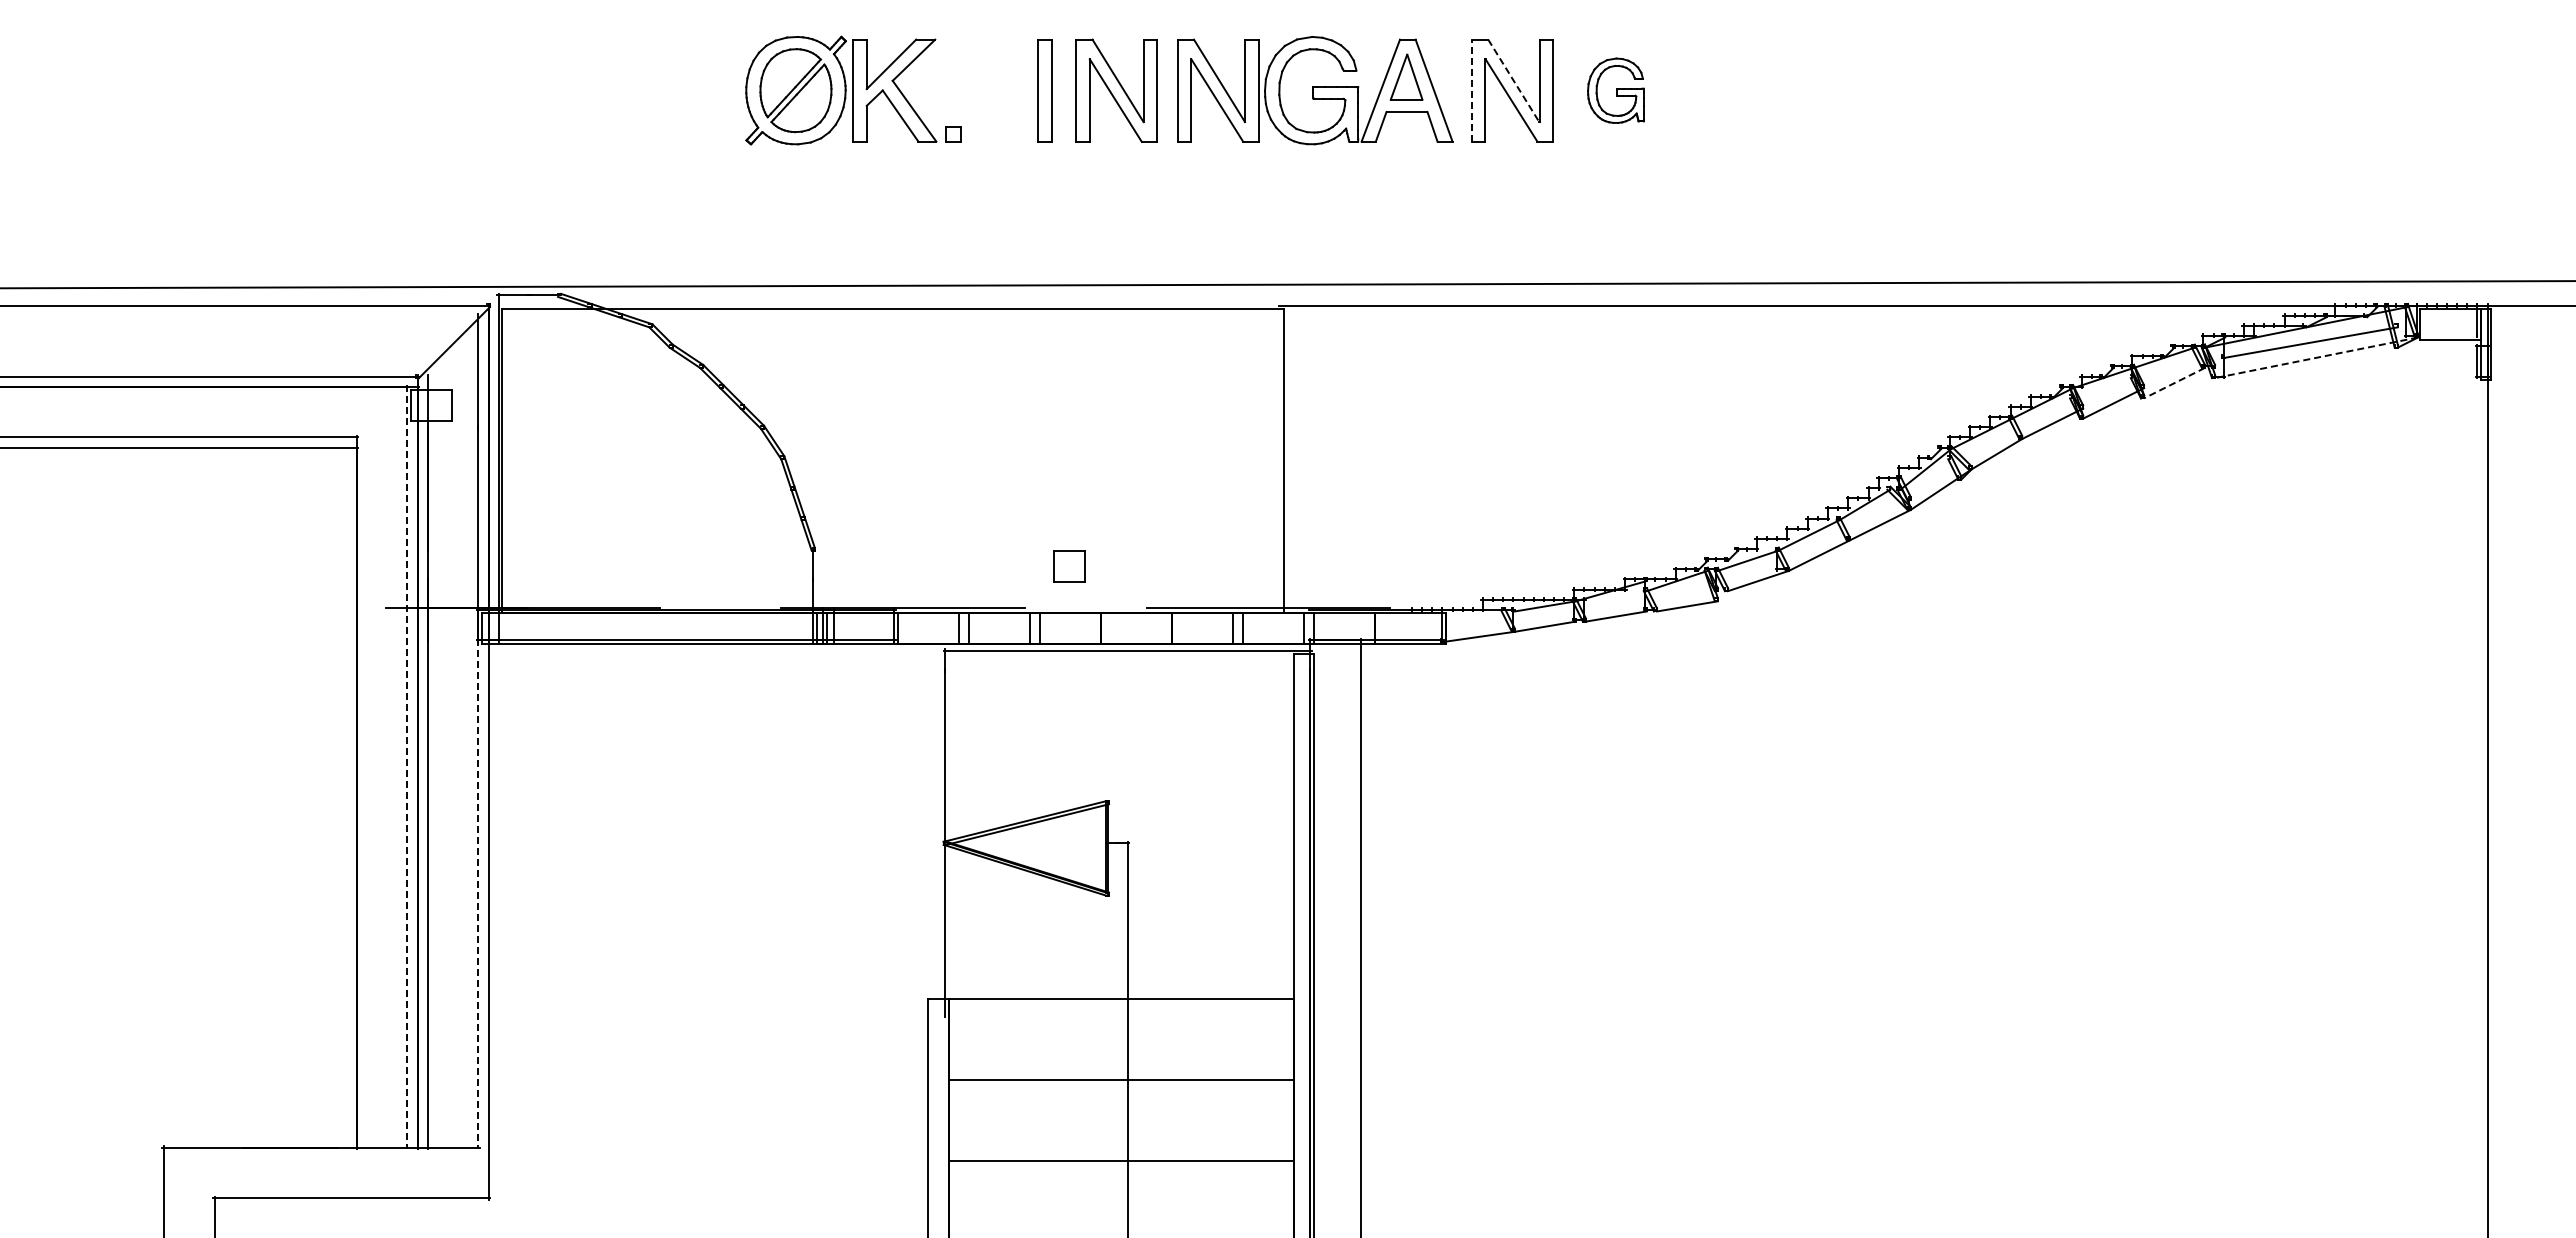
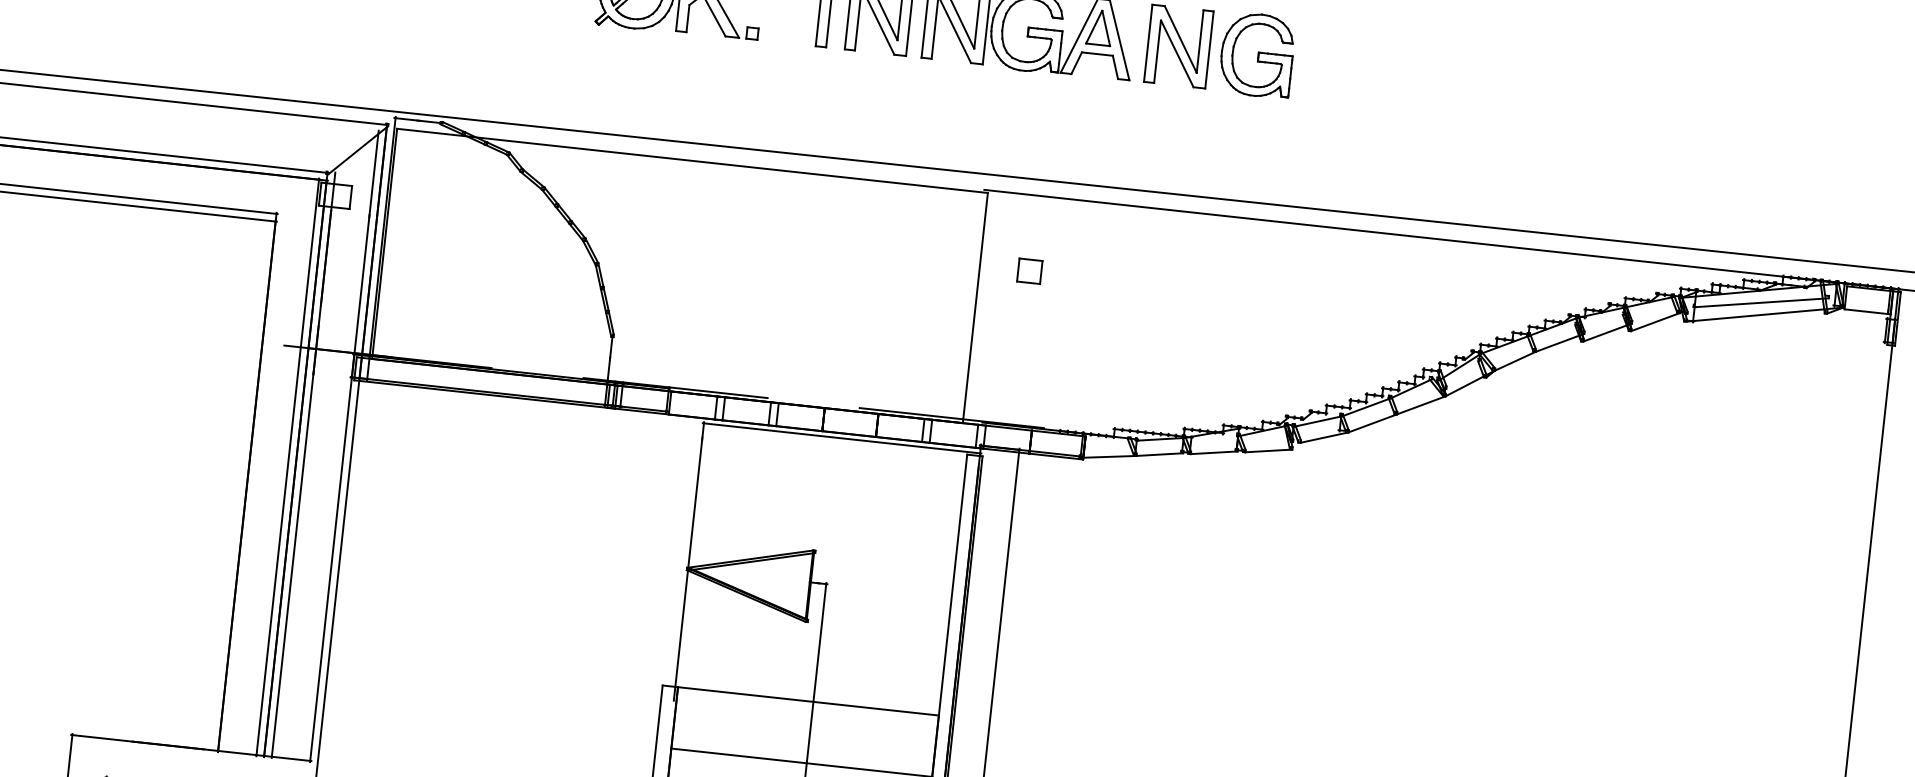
line: (1514, 81) -> (1181, 39), dashed -> solid
line: (1471, 90) -> (1147, 43), dashed -> solid
part: (1615, 90) -> (1256, 54), size x1.67
line: (2316, 357) -> (1764, 314), dashed -> solid
line: (2174, 383) -> (1655, 322), dashed -> solid
part: (1069, 566) -> (1029, 271), moved
line: (407, 767) -> (287, 467), dashed -> solid
line: (478, 894) -> (331, 569), dashed -> solid

